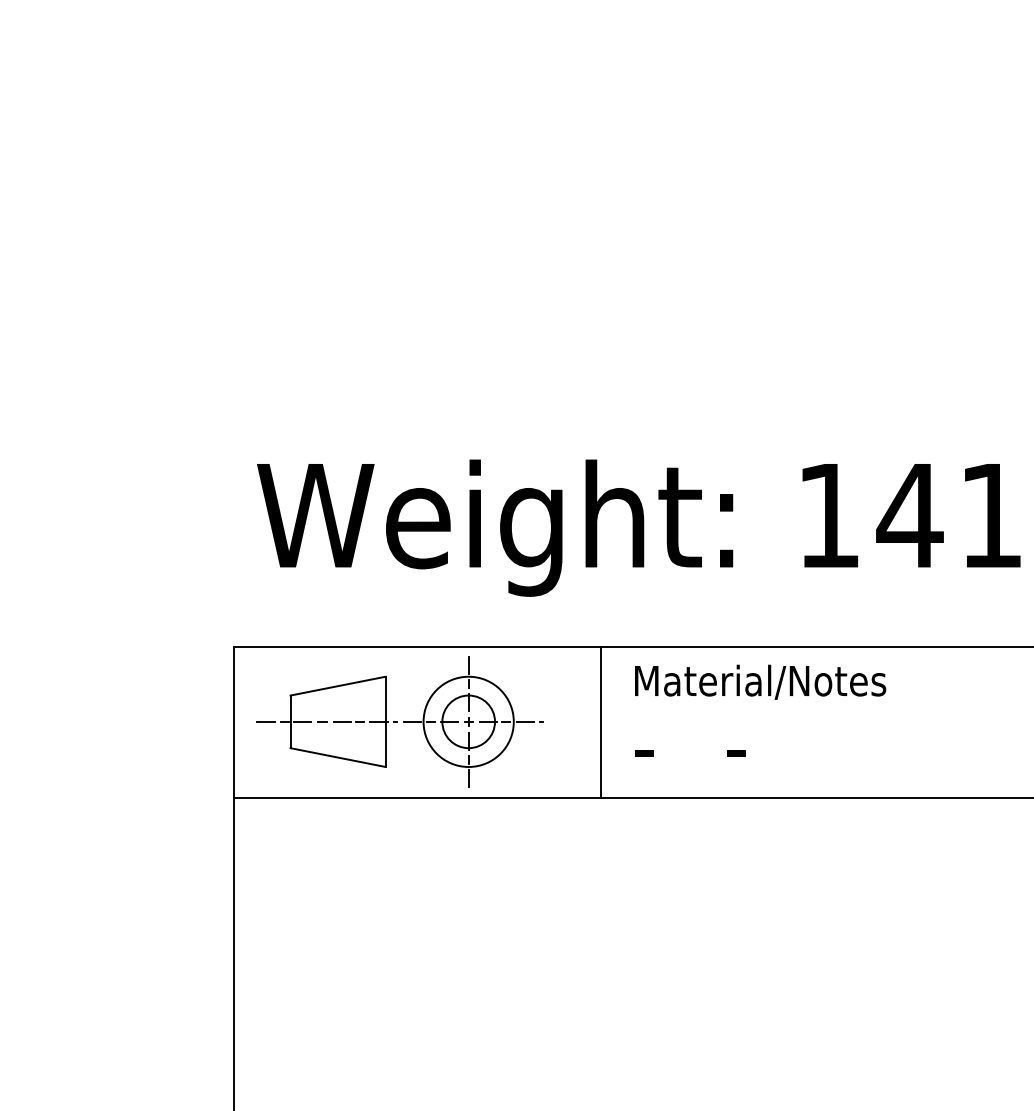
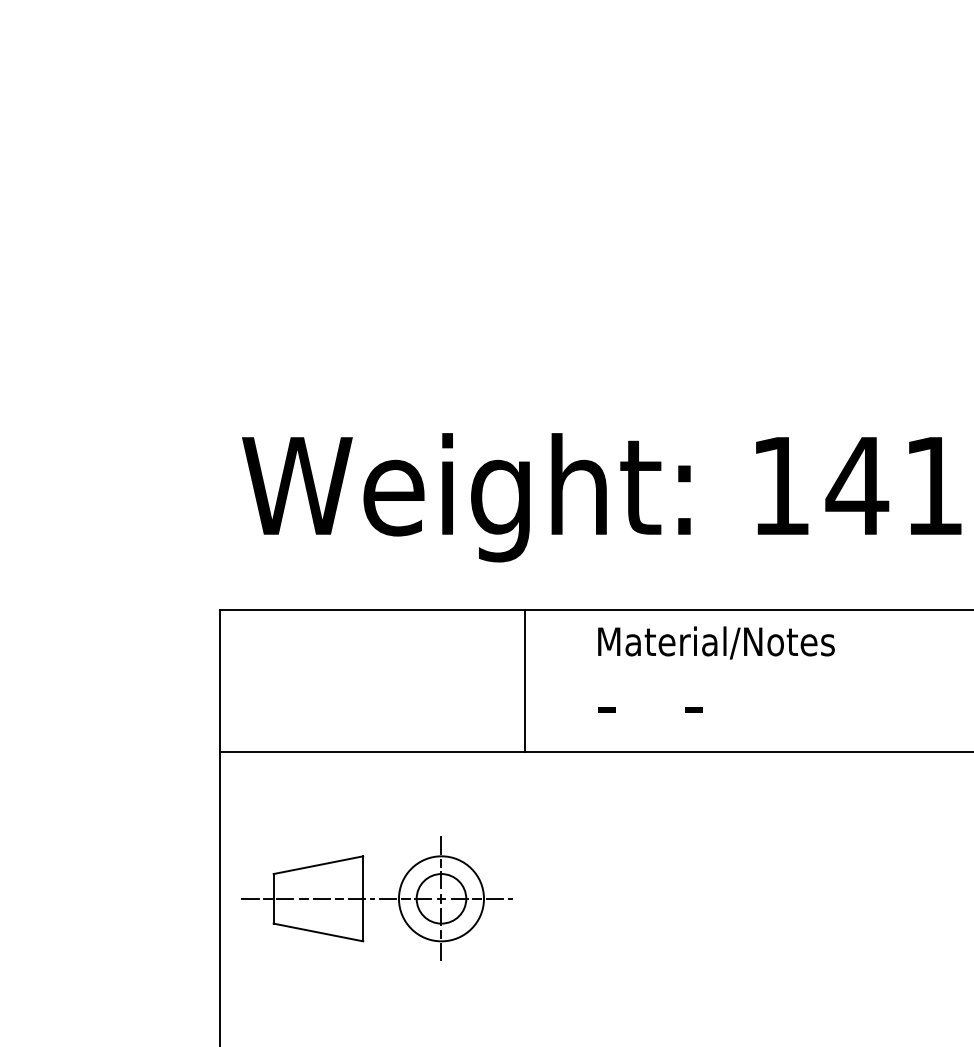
part: (399, 721) -> (376, 898), moved
line: (600, 722) -> (525, 680), moved

